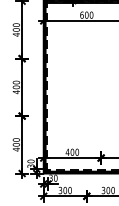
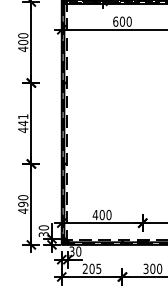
text: (16, 85) -> (23, 120), 400 -> 441
text: (16, 144) -> (23, 204), 400 -> 490
text: (64, 190) -> (91, 268), 300 -> 205

